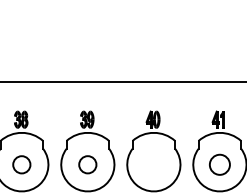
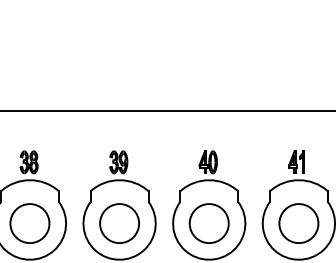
circle: (21, 164) -> (29, 223), size x1.67
circle: (87, 164) -> (119, 223), size x1.67
circle: (153, 164) -> (208, 223), added
circle: (219, 164) -> (298, 223), size x1.43

